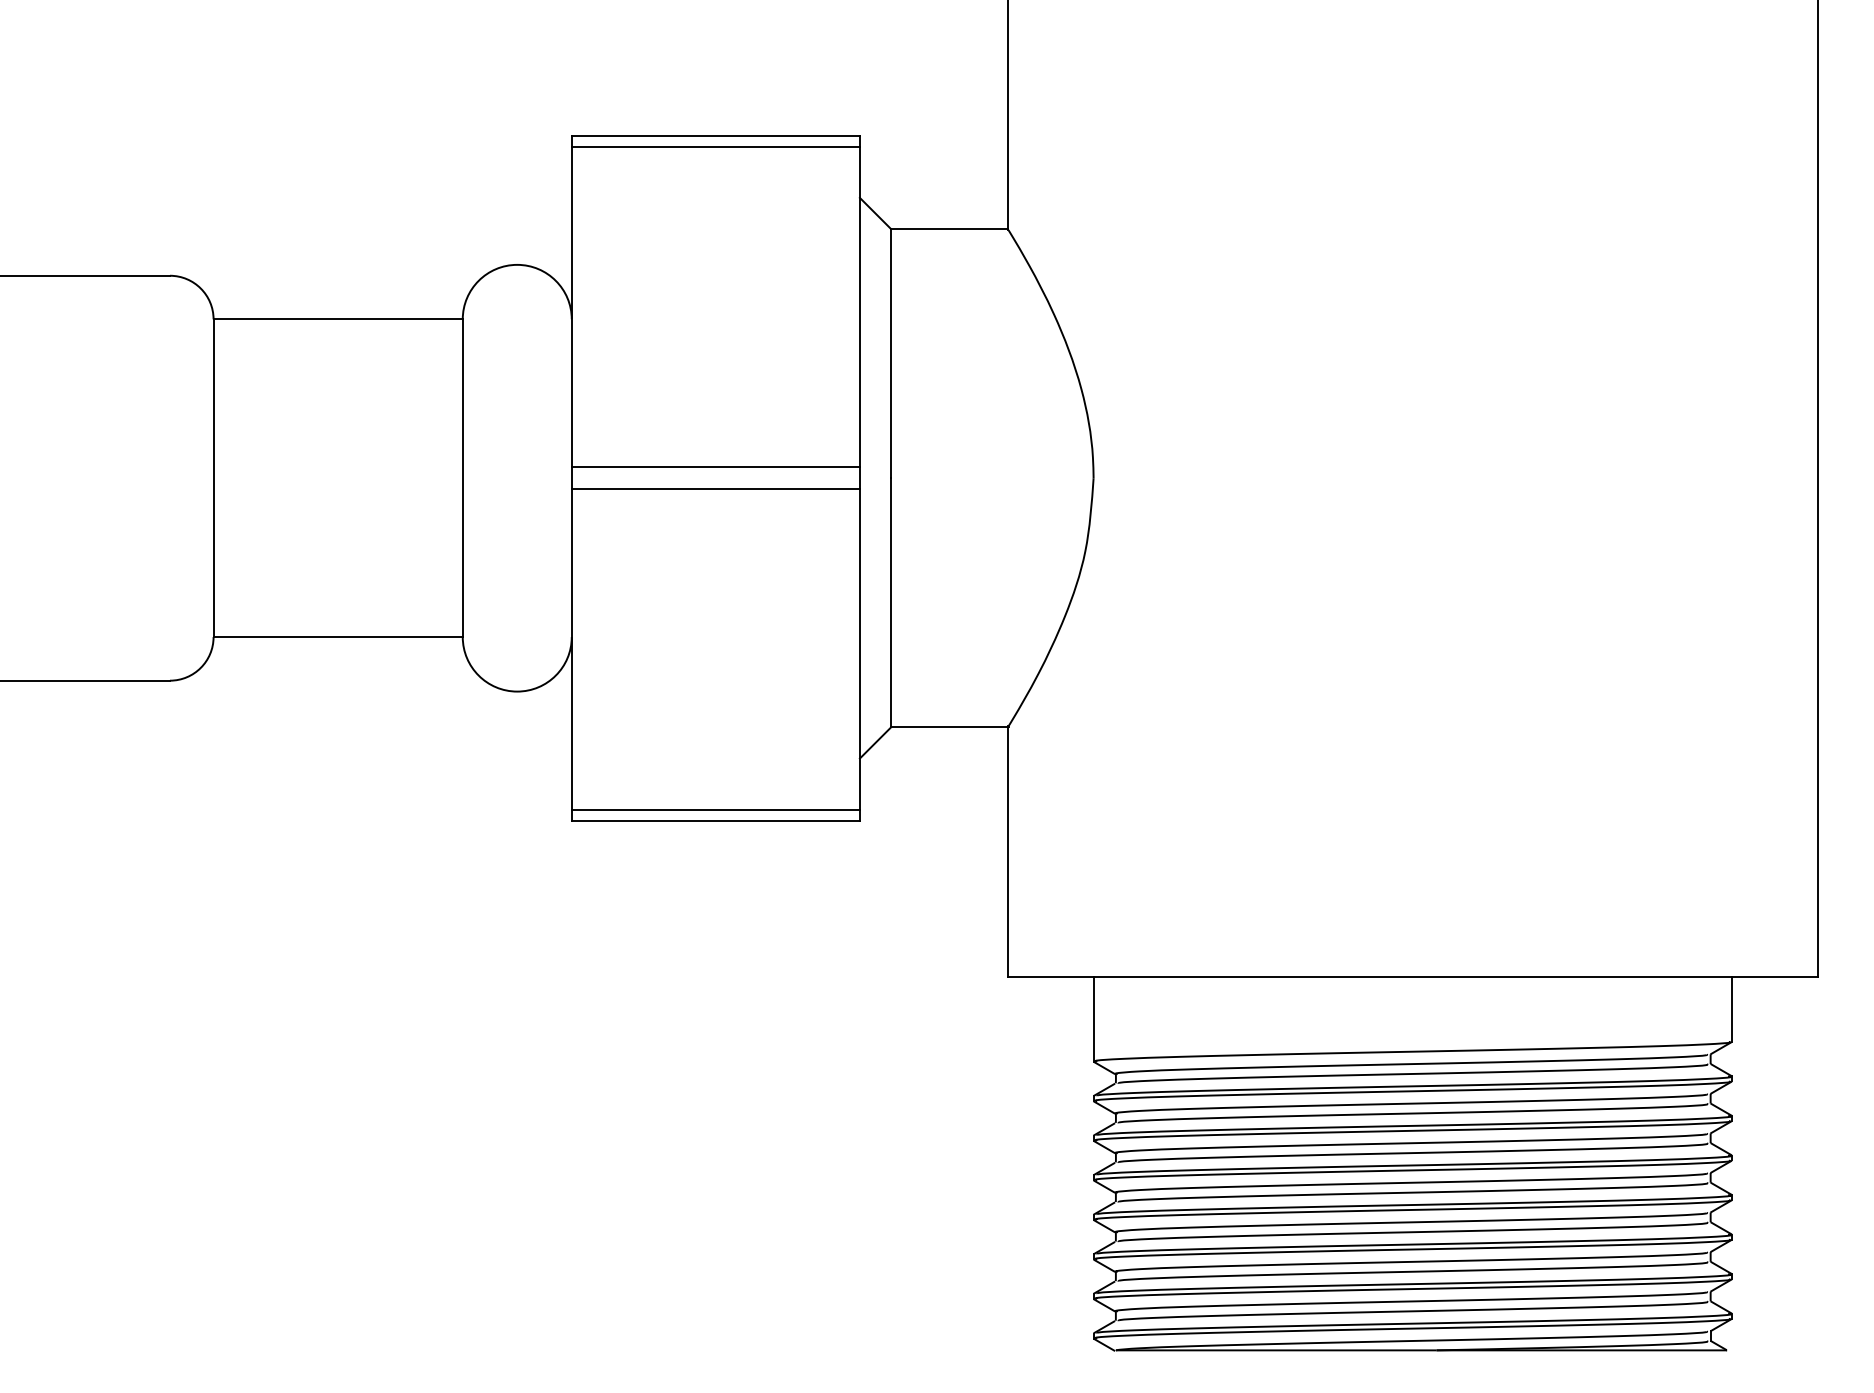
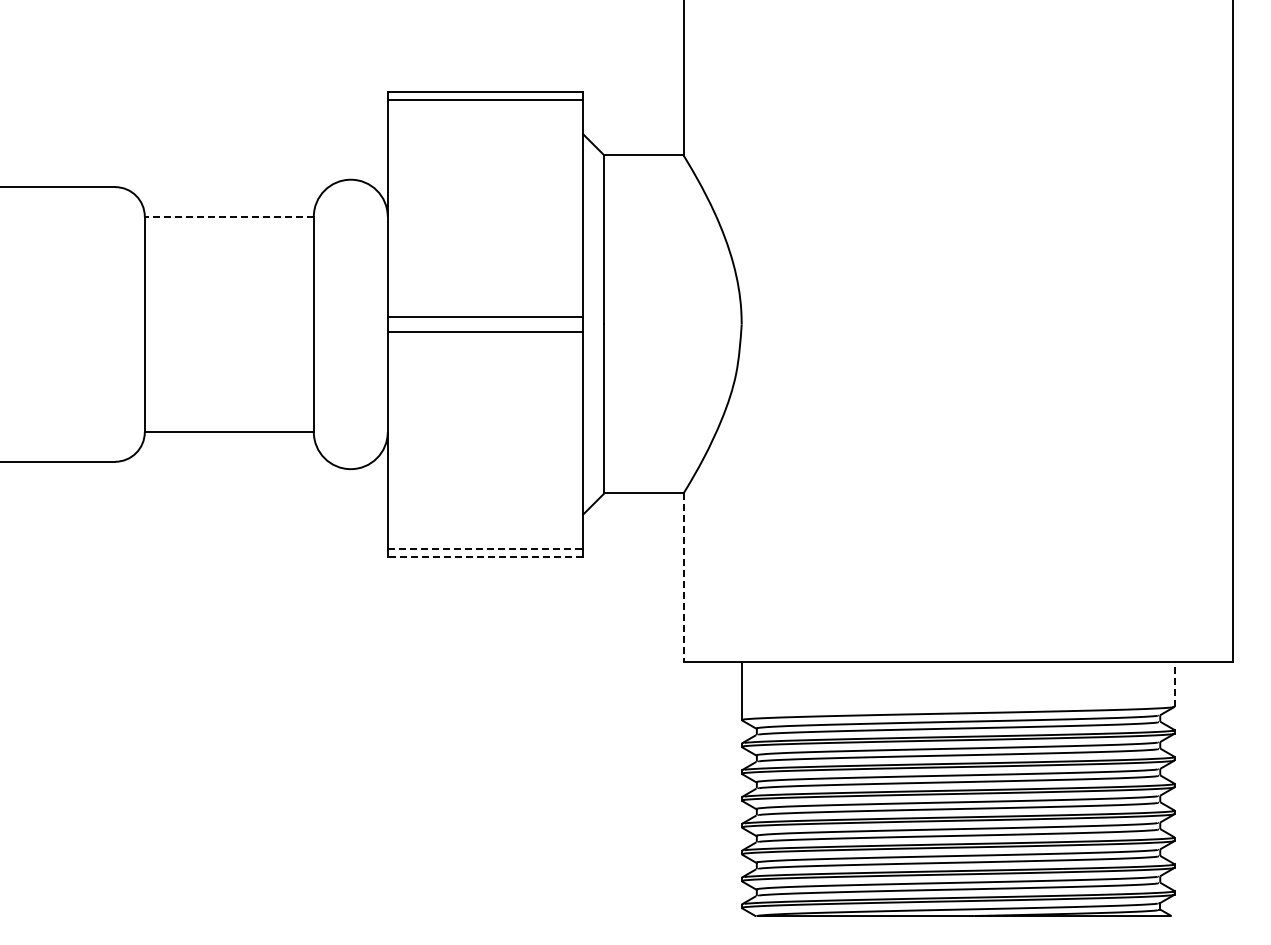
line: (338, 319) -> (229, 216), solid -> dashed
line: (715, 810) -> (485, 549), solid -> dashed
line: (715, 820) -> (485, 556), solid -> dashed
line: (1007, 851) -> (683, 577), solid -> dashed
line: (1731, 1009) -> (1174, 684), solid -> dashed

